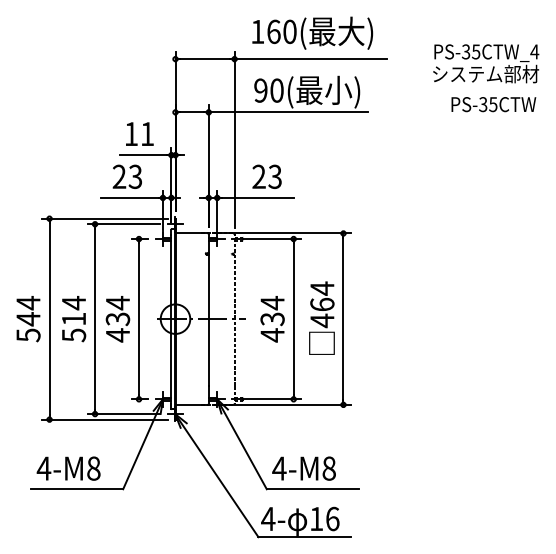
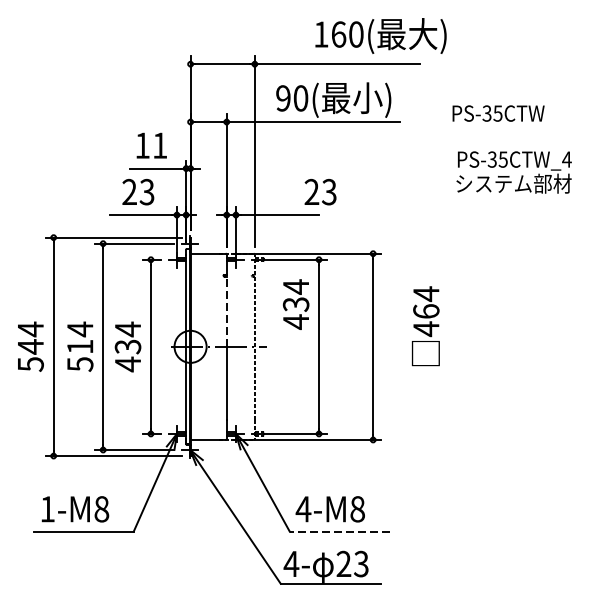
text: (312, 32) -> (380, 35), moved
text: (486, 63) -> (514, 172), moved
text: (493, 104) -> (498, 113), moved
text: (266, 176) -> (319, 191), moved
line: (208, 286) -> (226, 311), solid -> dashed
text: (321, 317) -> (425, 325), moved
text: (272, 319) -> (296, 304), moved
text: (43, 468) -> (47, 509), 4-M8 -> 1-M8
line: (312, 489) -> (339, 531), solid -> dashed
text: (324, 518) -> (352, 563), 16 -> 23

